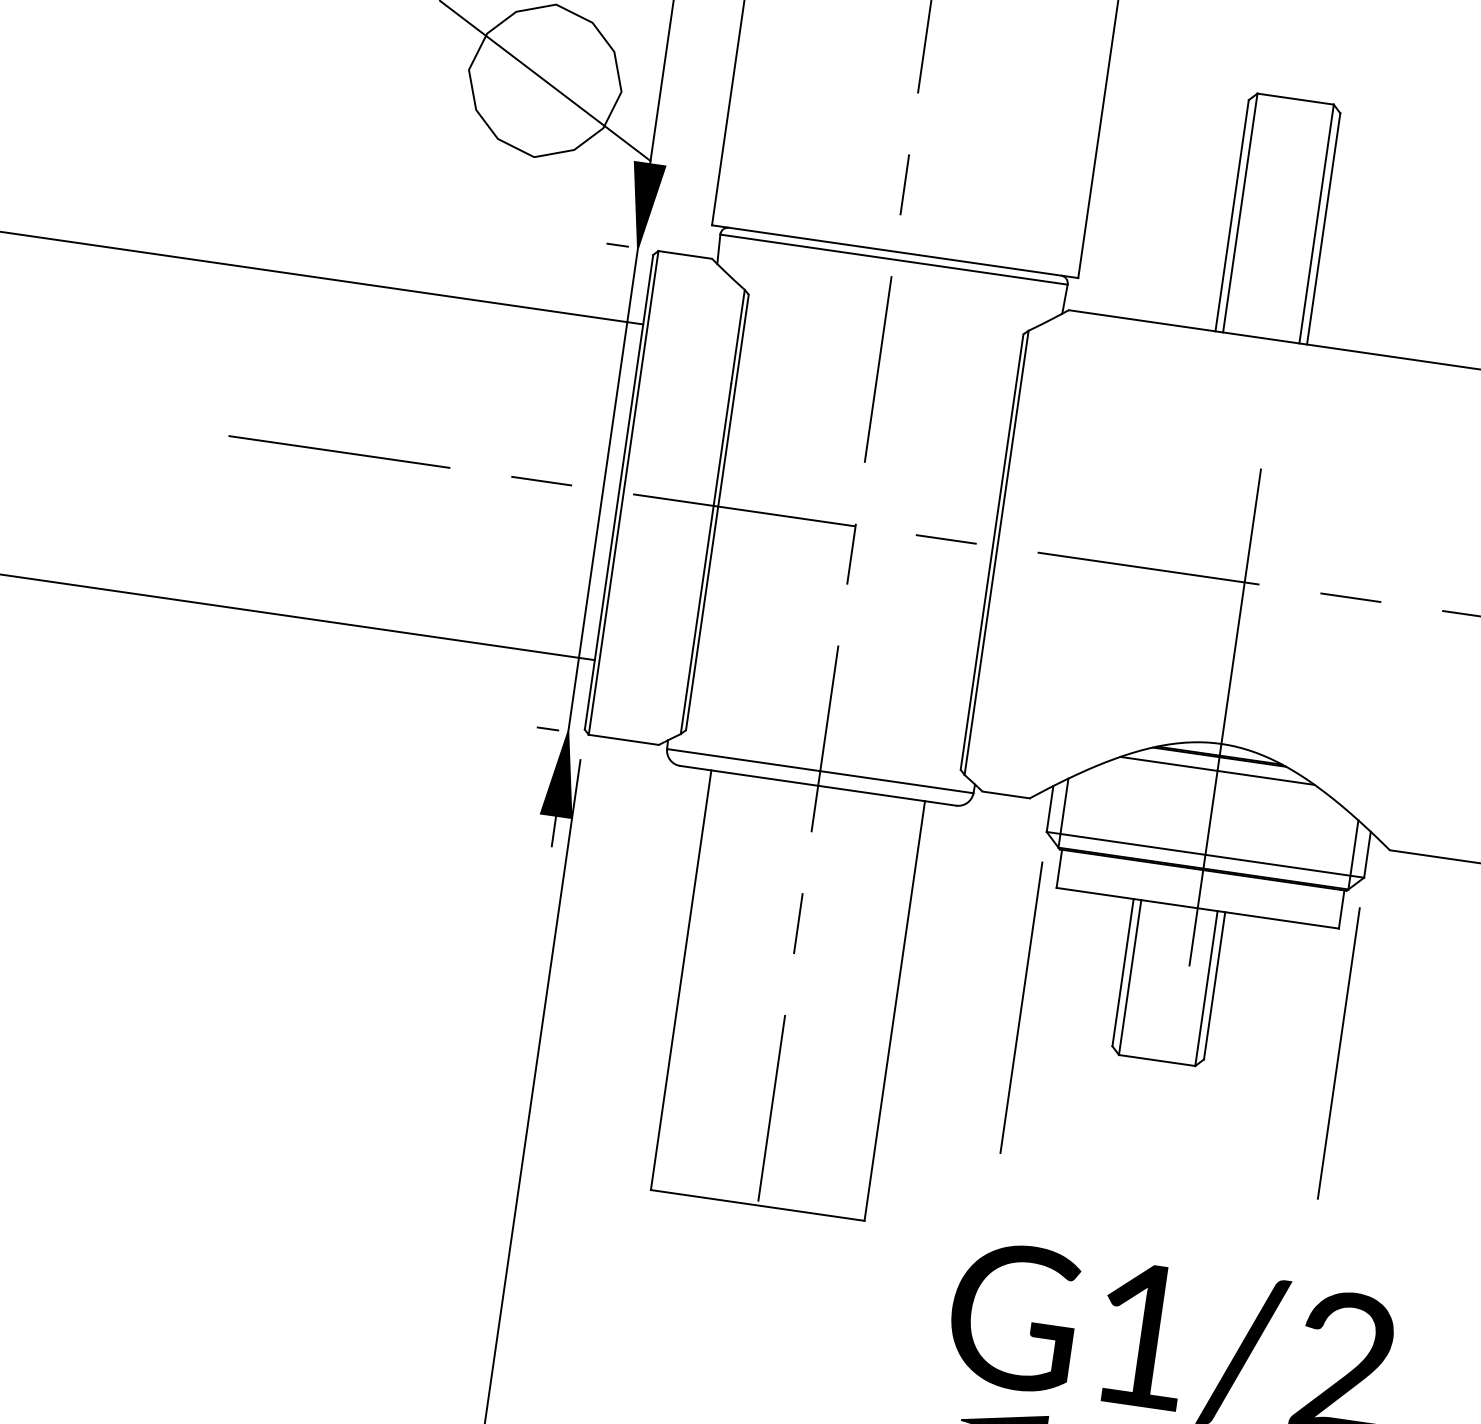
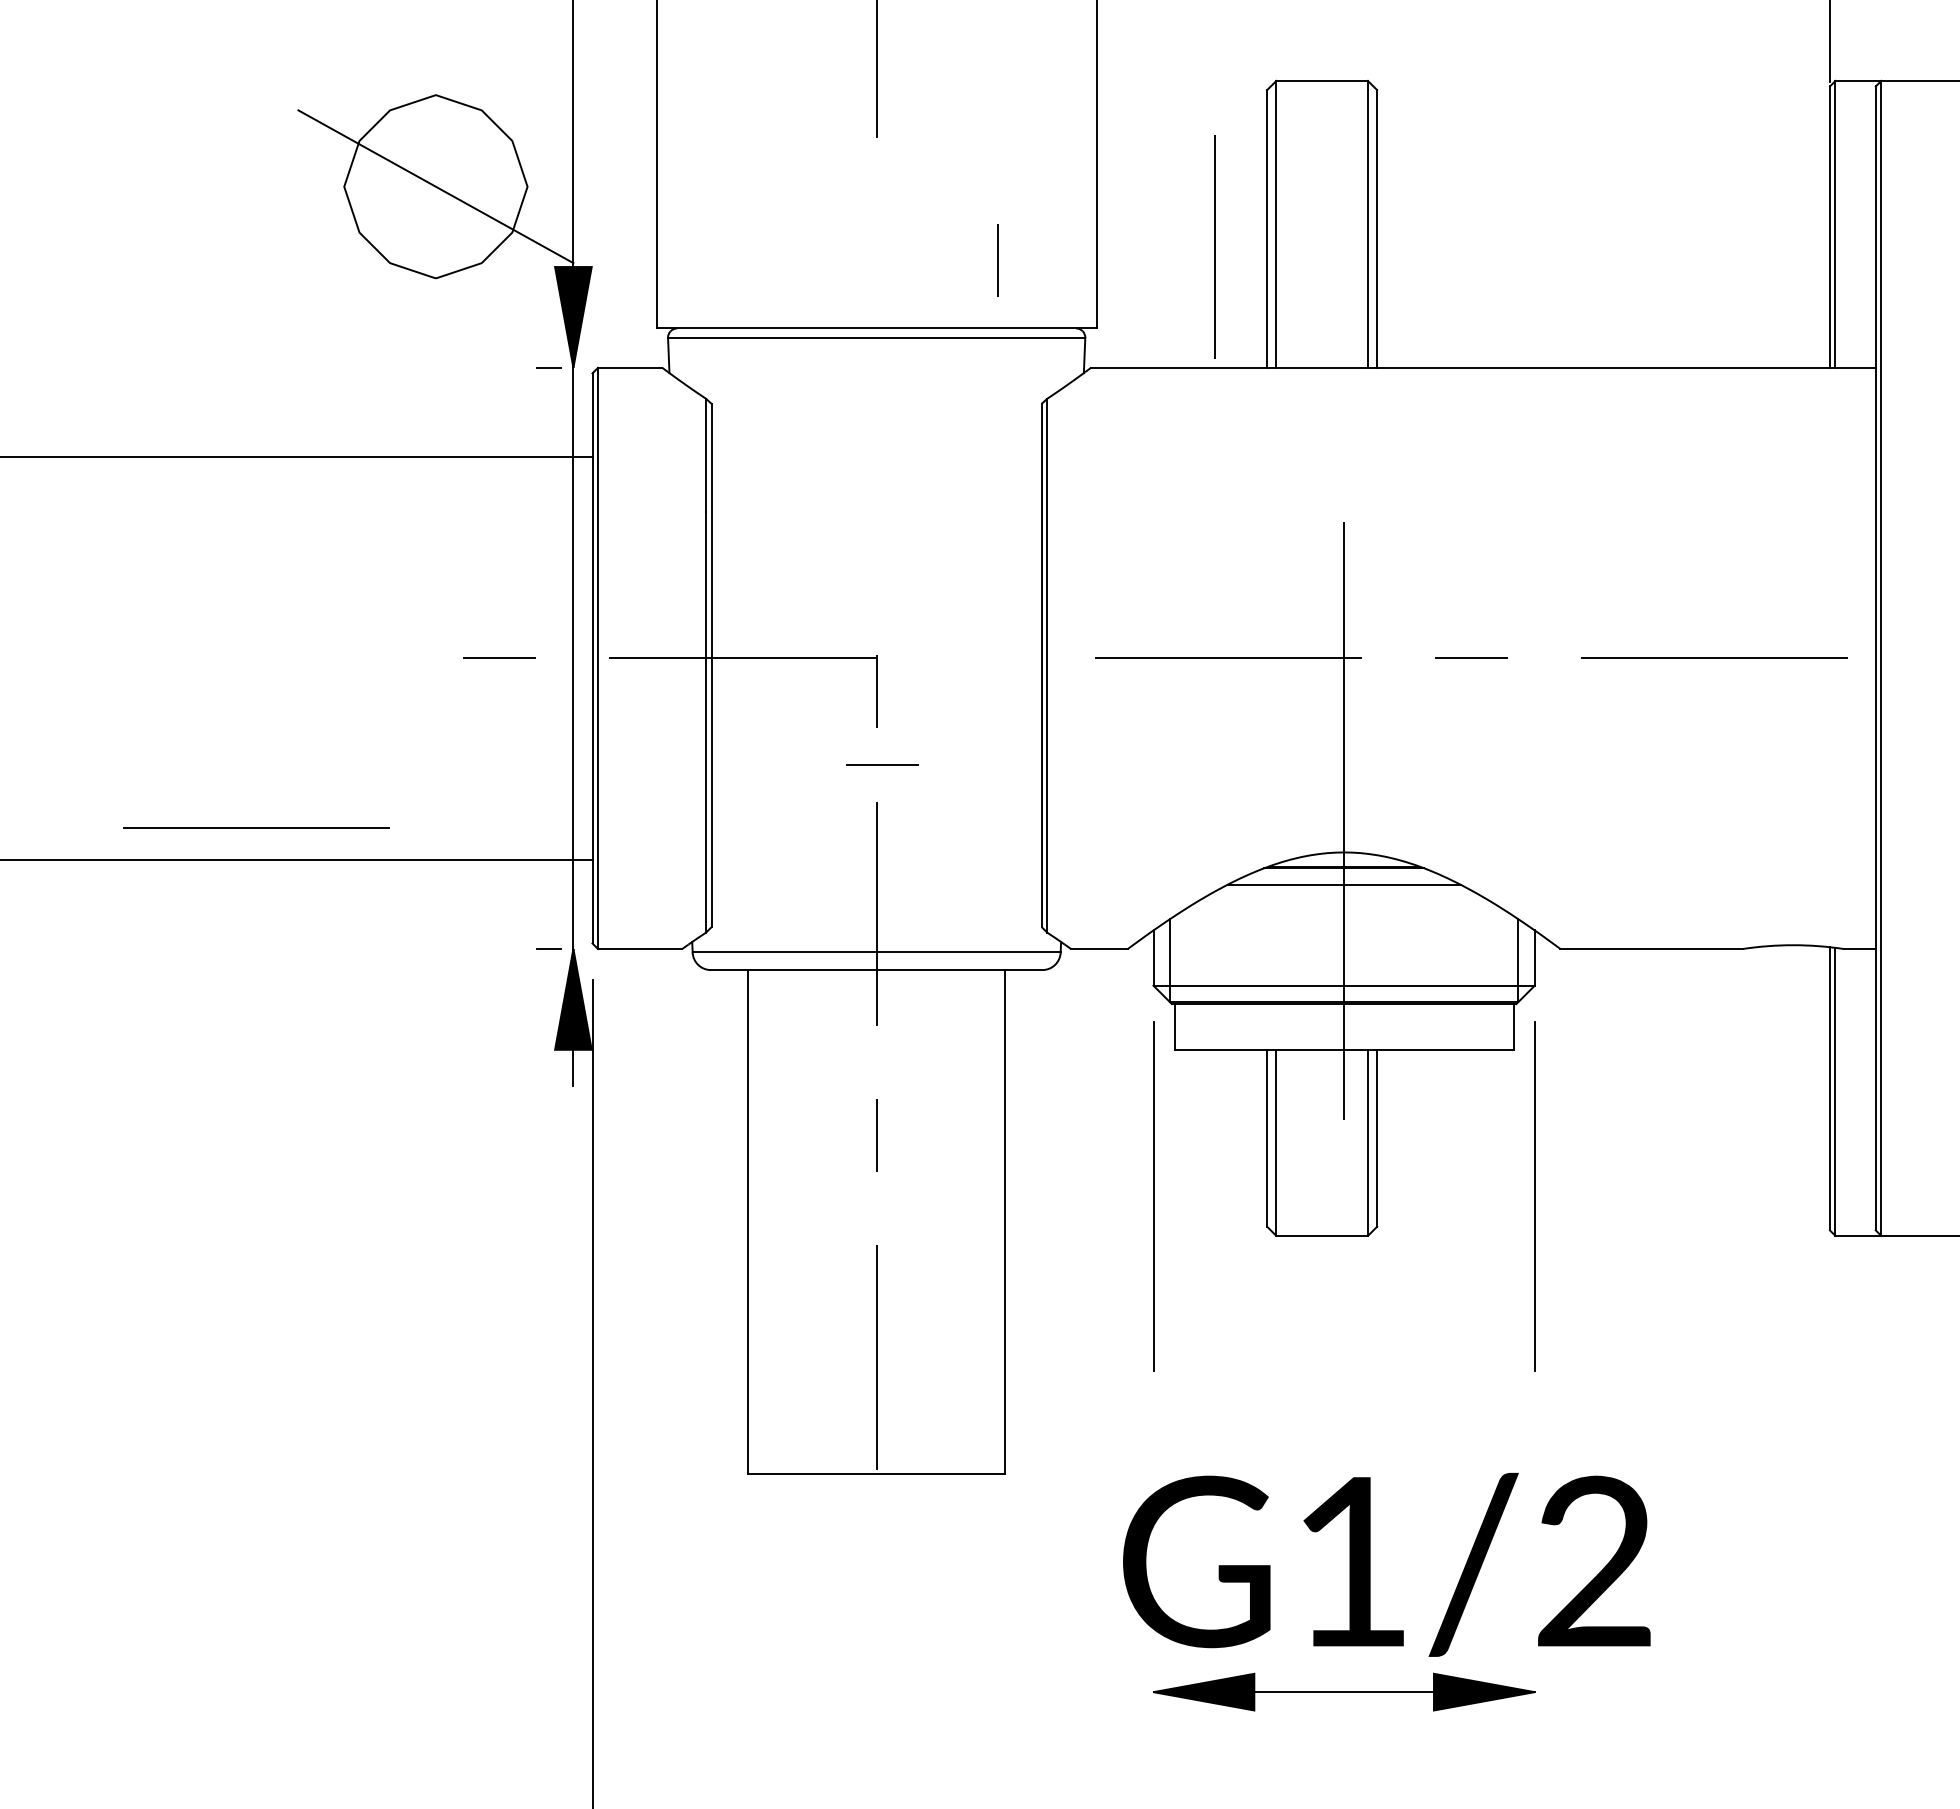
line: (904, 185) -> (997, 260), moved
line: (878, 369) -> (1214, 246), moved
line: (339, 451) -> (256, 827), moved
line: (946, 538) -> (882, 764), moved

